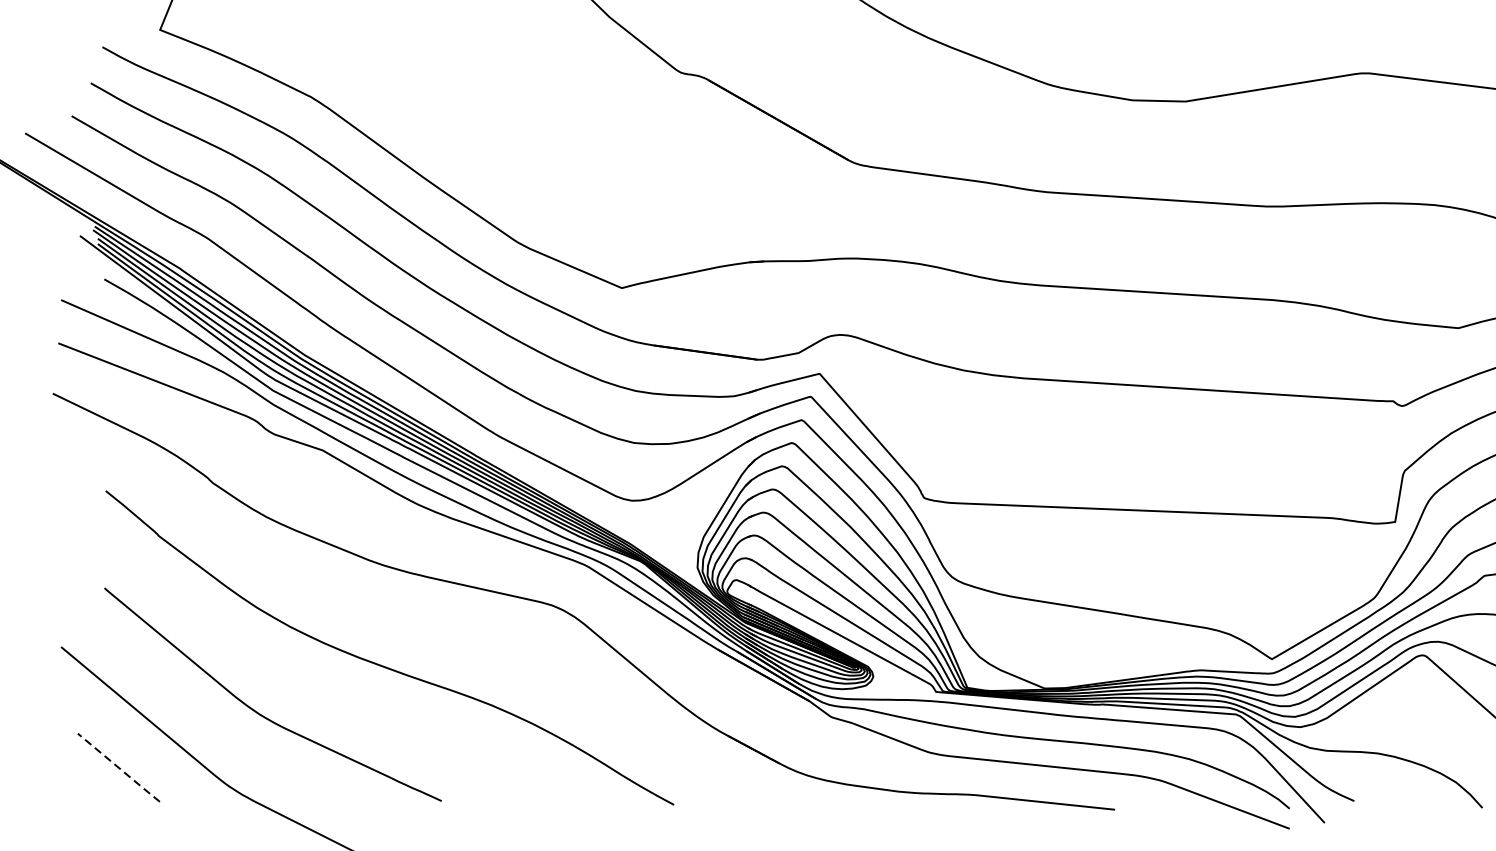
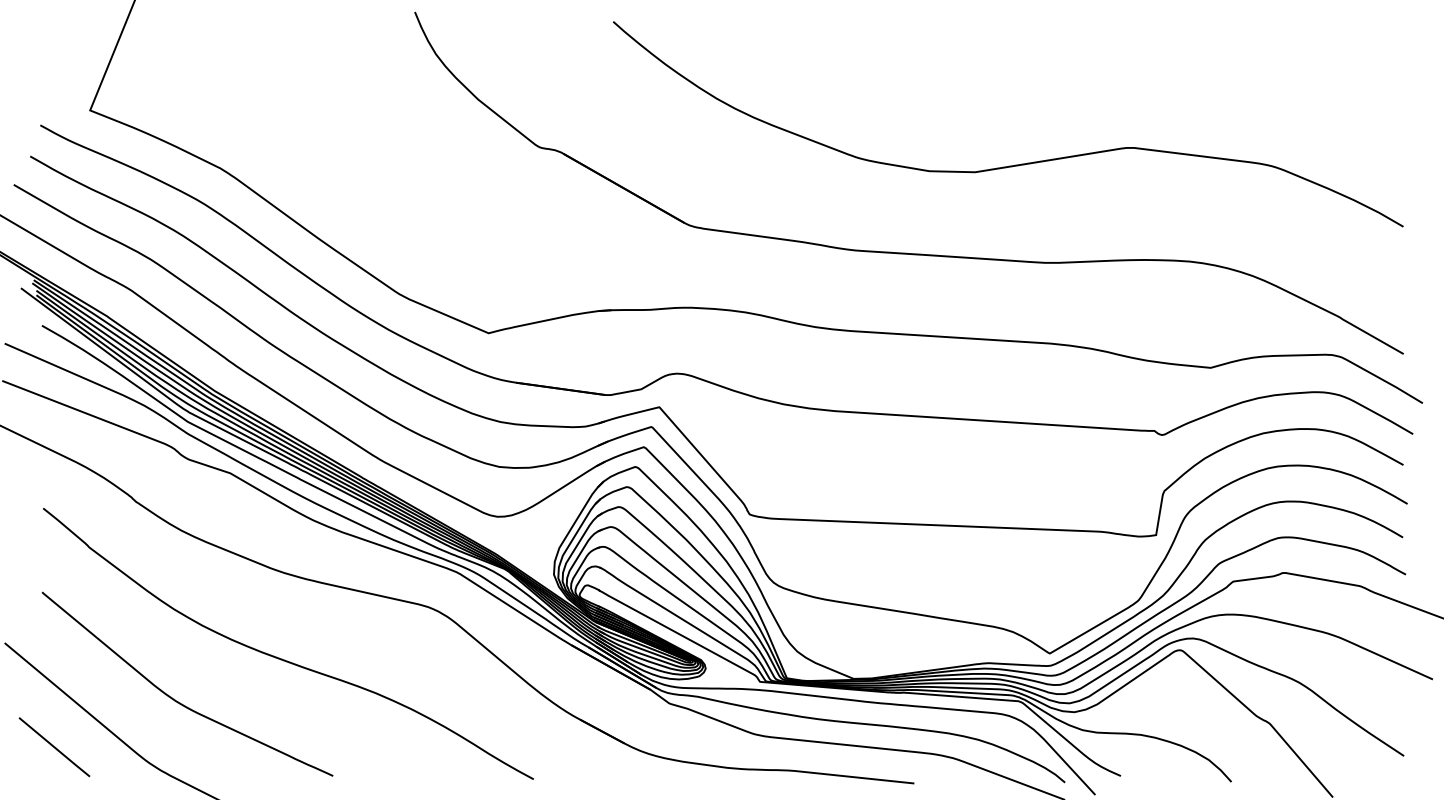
line: (118, 768) -> (54, 747), dashed -> solid

